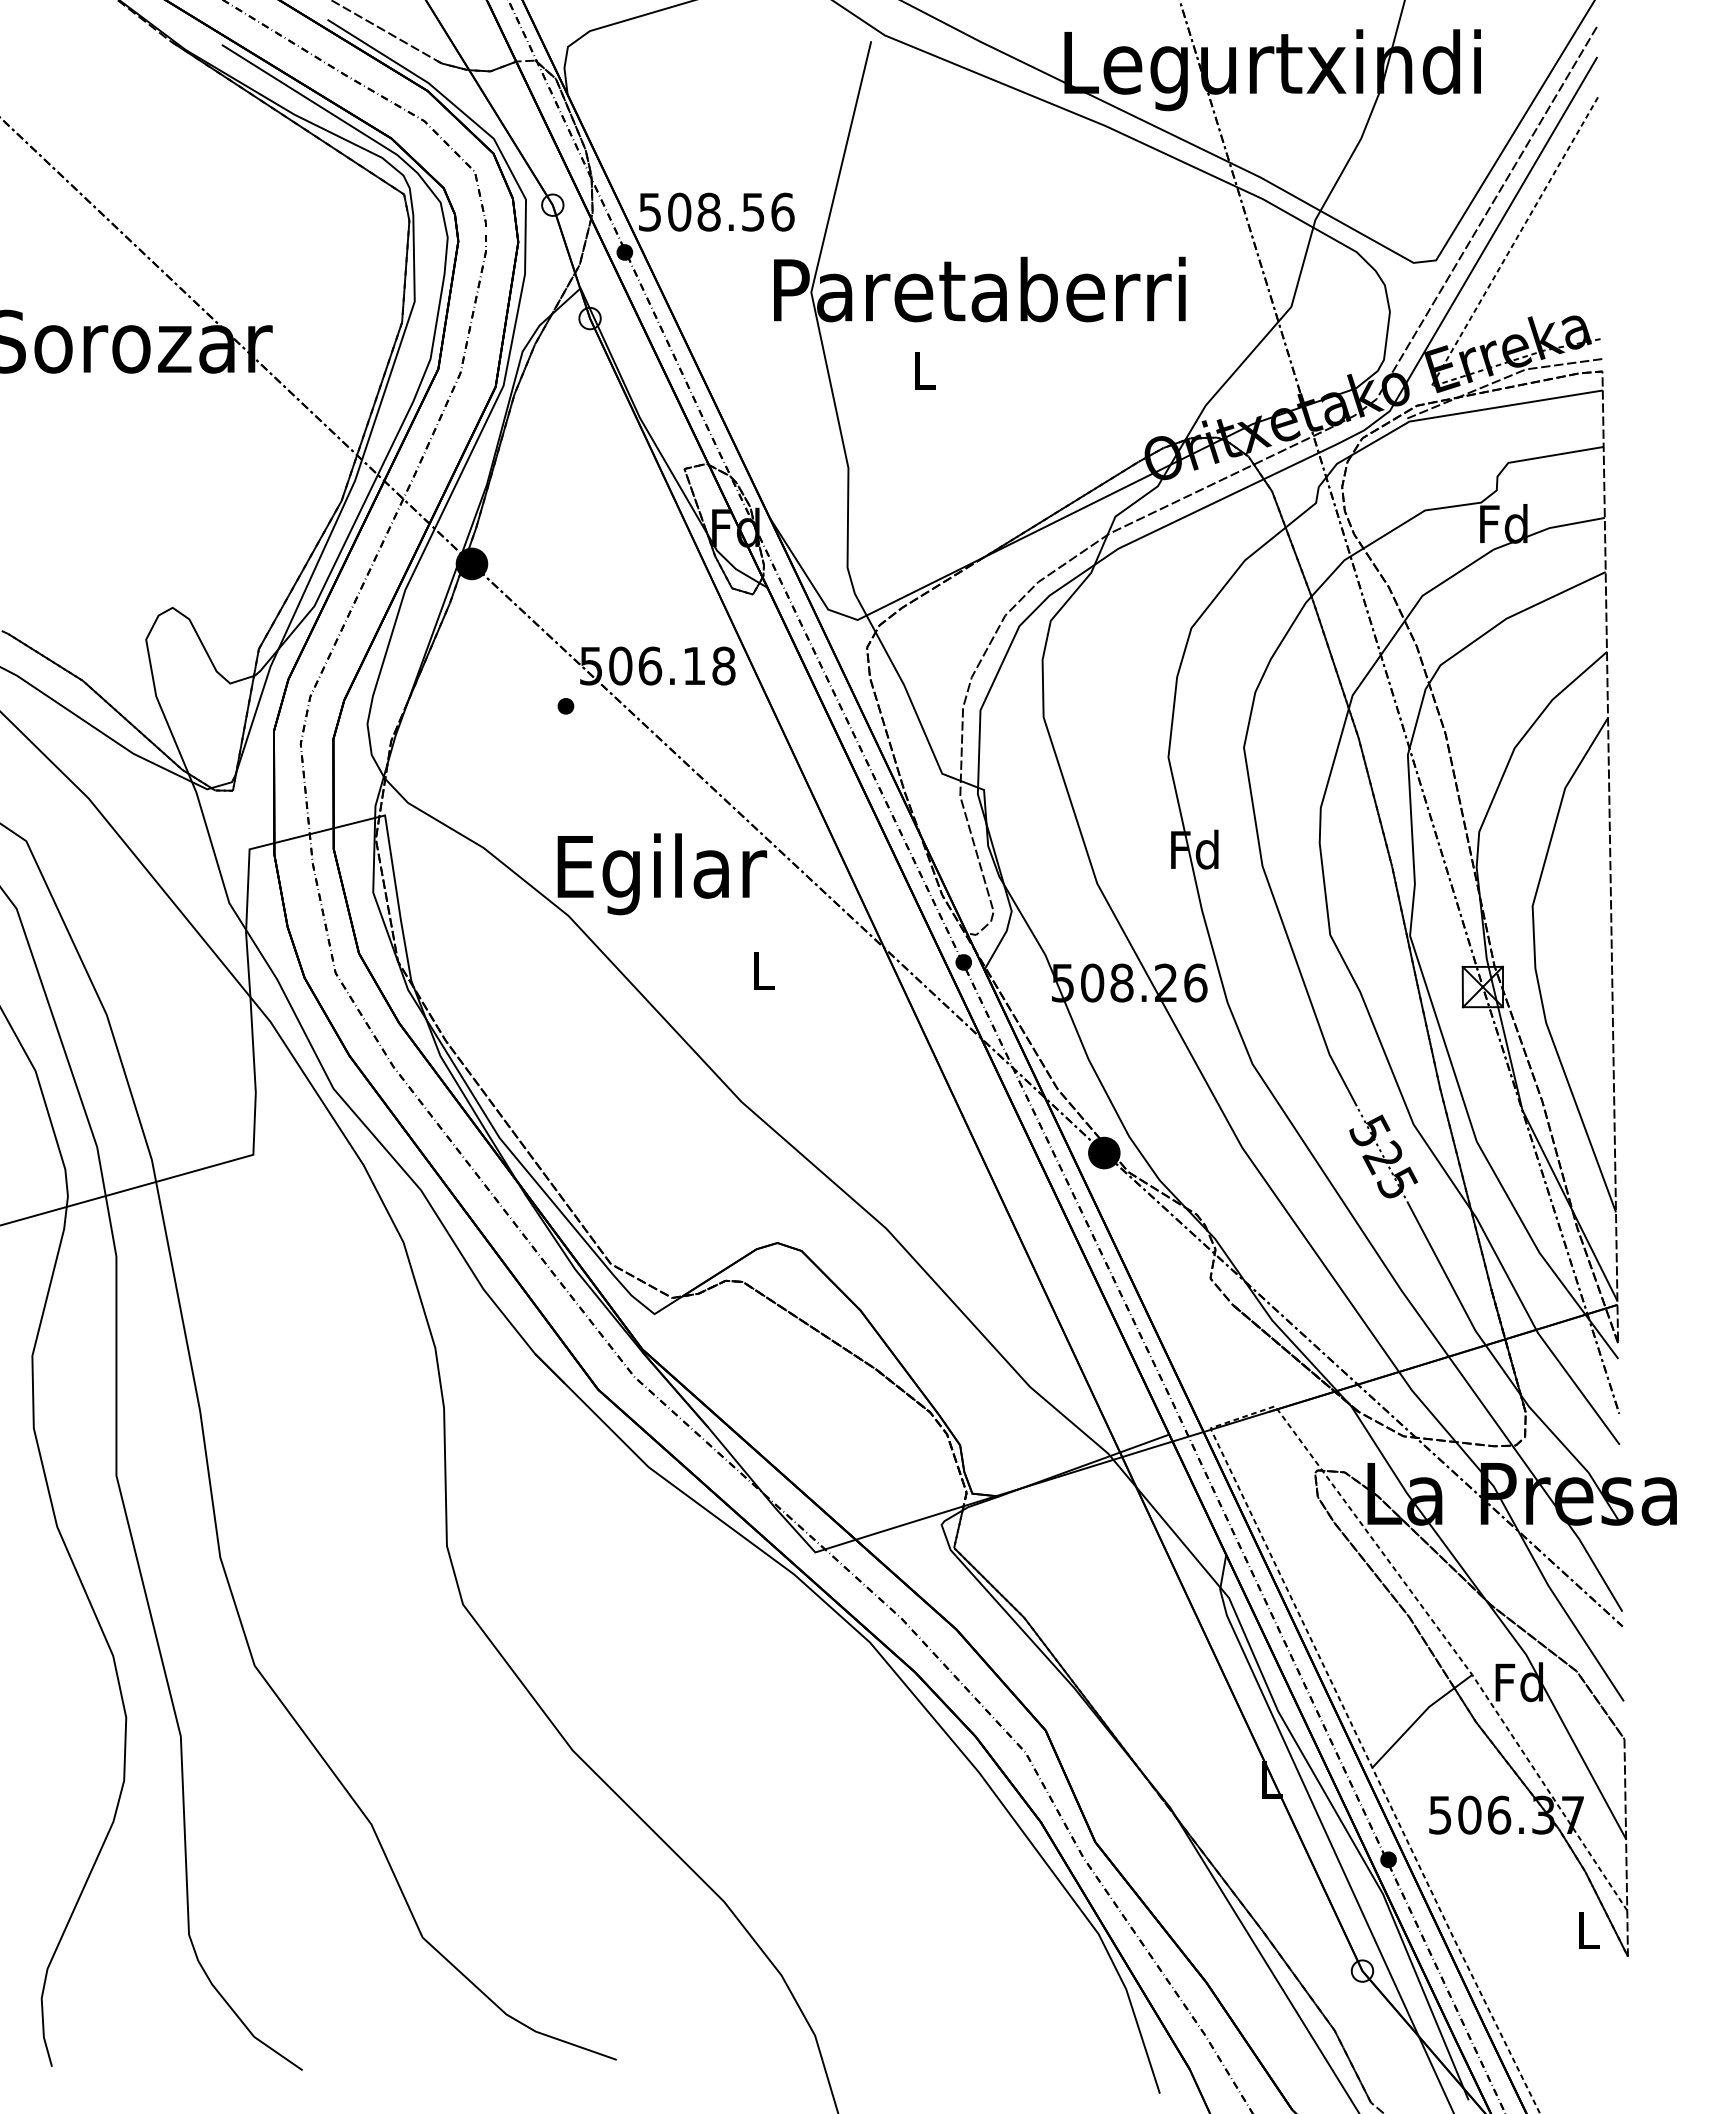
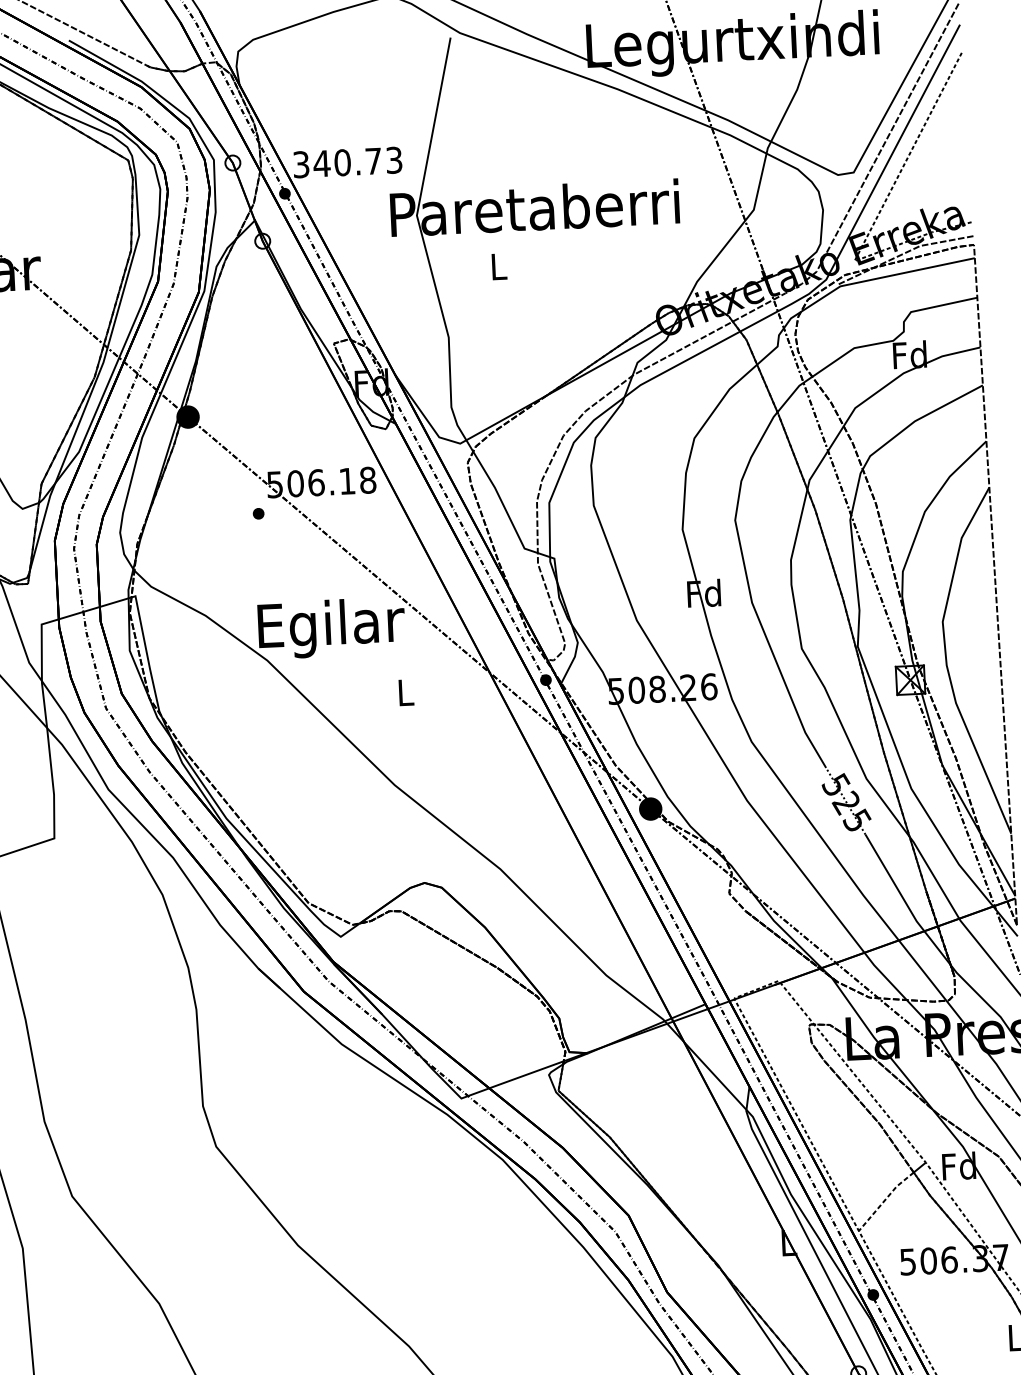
text: (716, 211) -> (347, 162), 508.56 -> 340.73
line: (1411, 1725) -> (884, 1200), solid -> dashed

